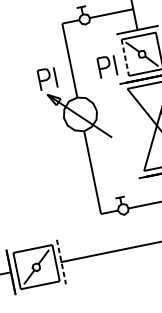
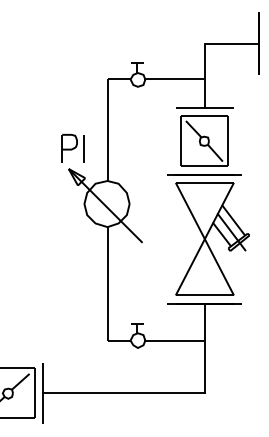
line: (125, 57) -> (181, 141), dashed -> solid
part: (106, 66) -> (154, 148), removed
line: (61, 262) -> (42, 393), dashed -> solid

